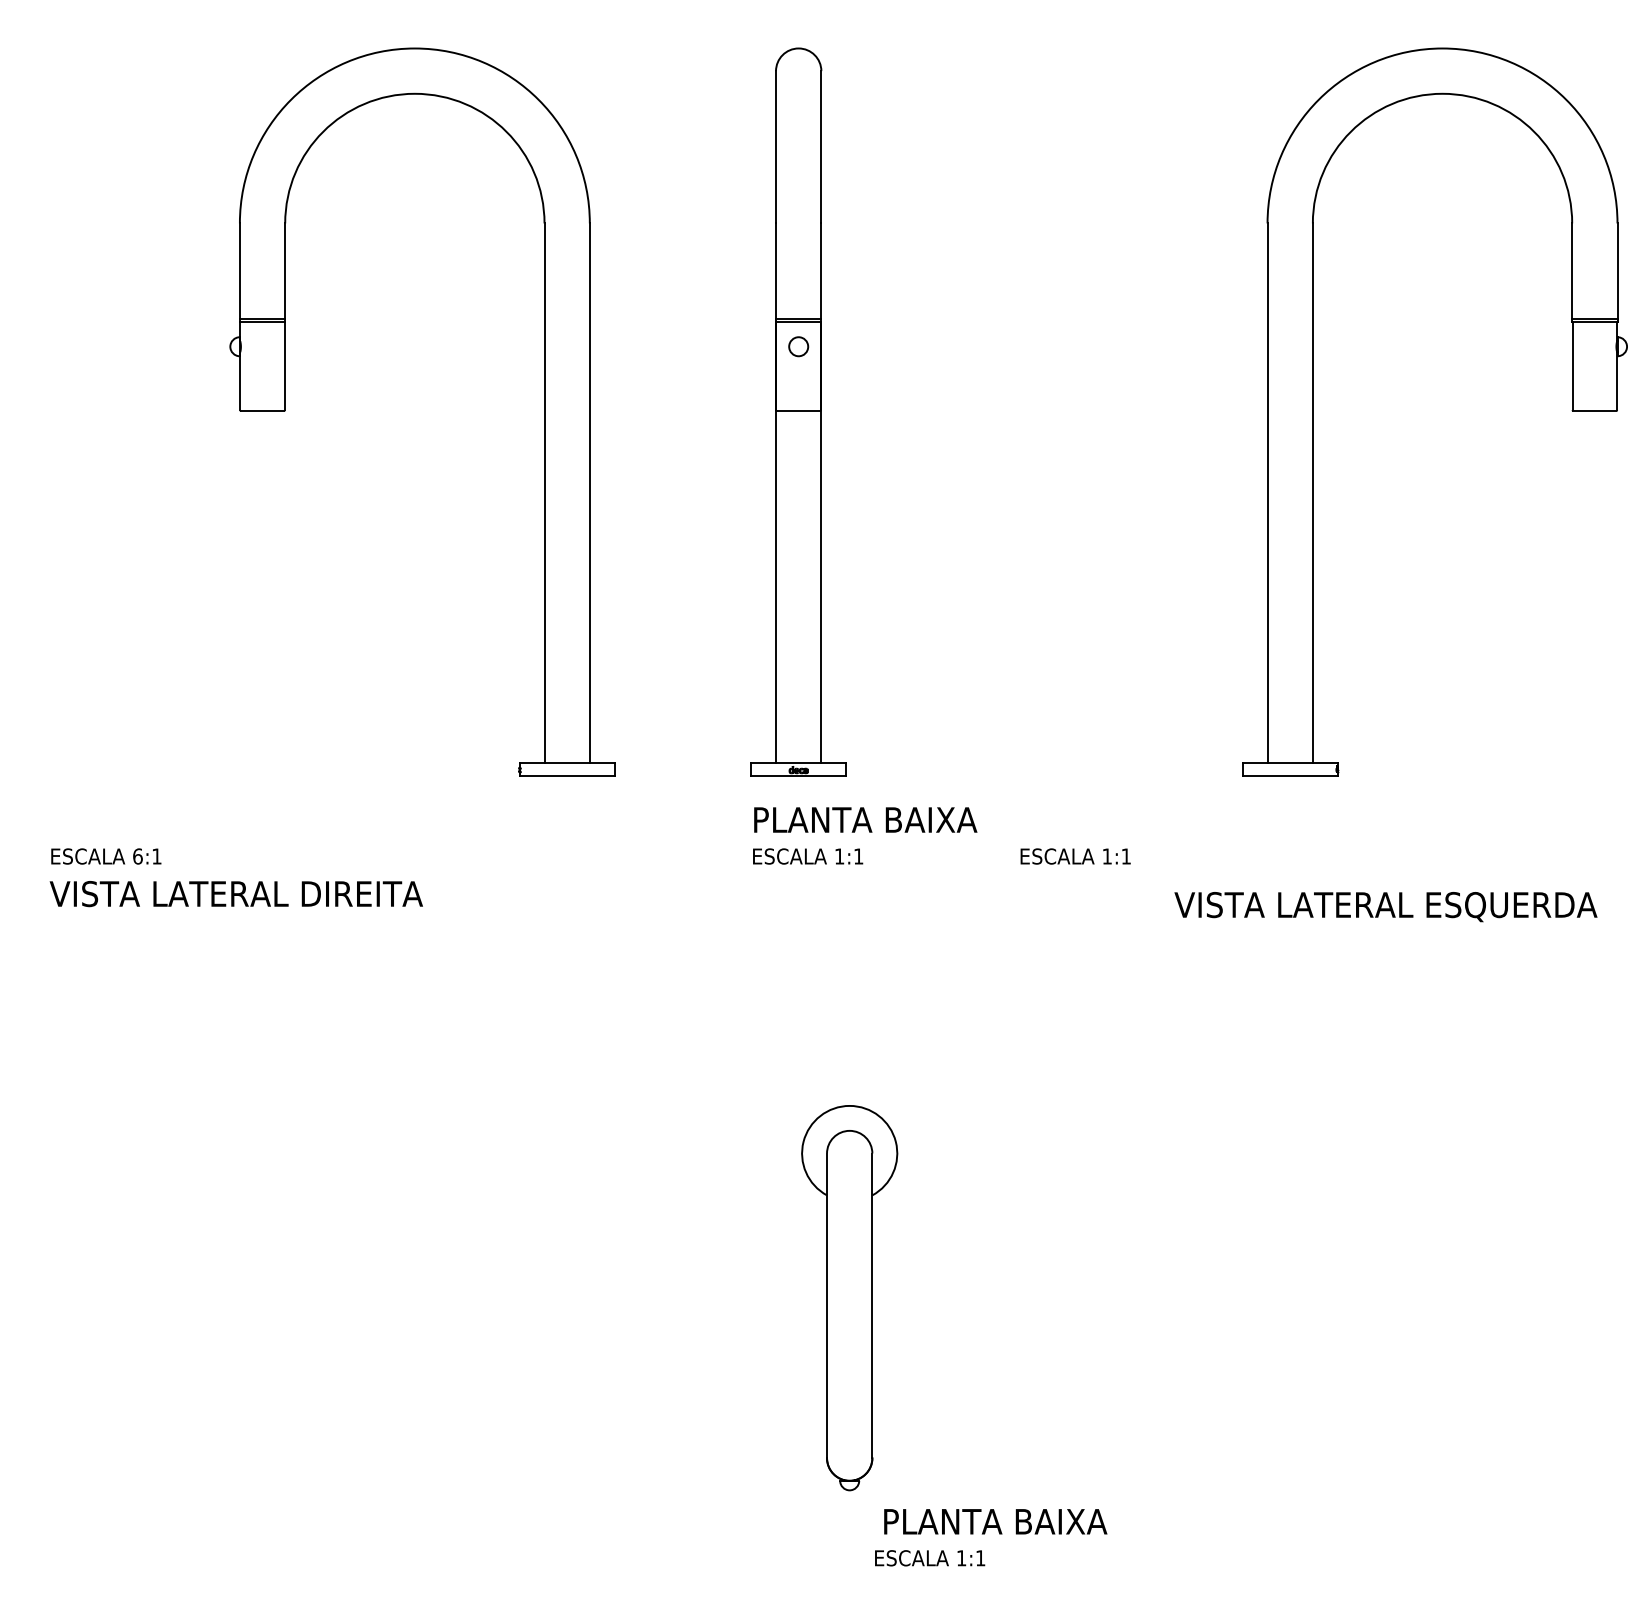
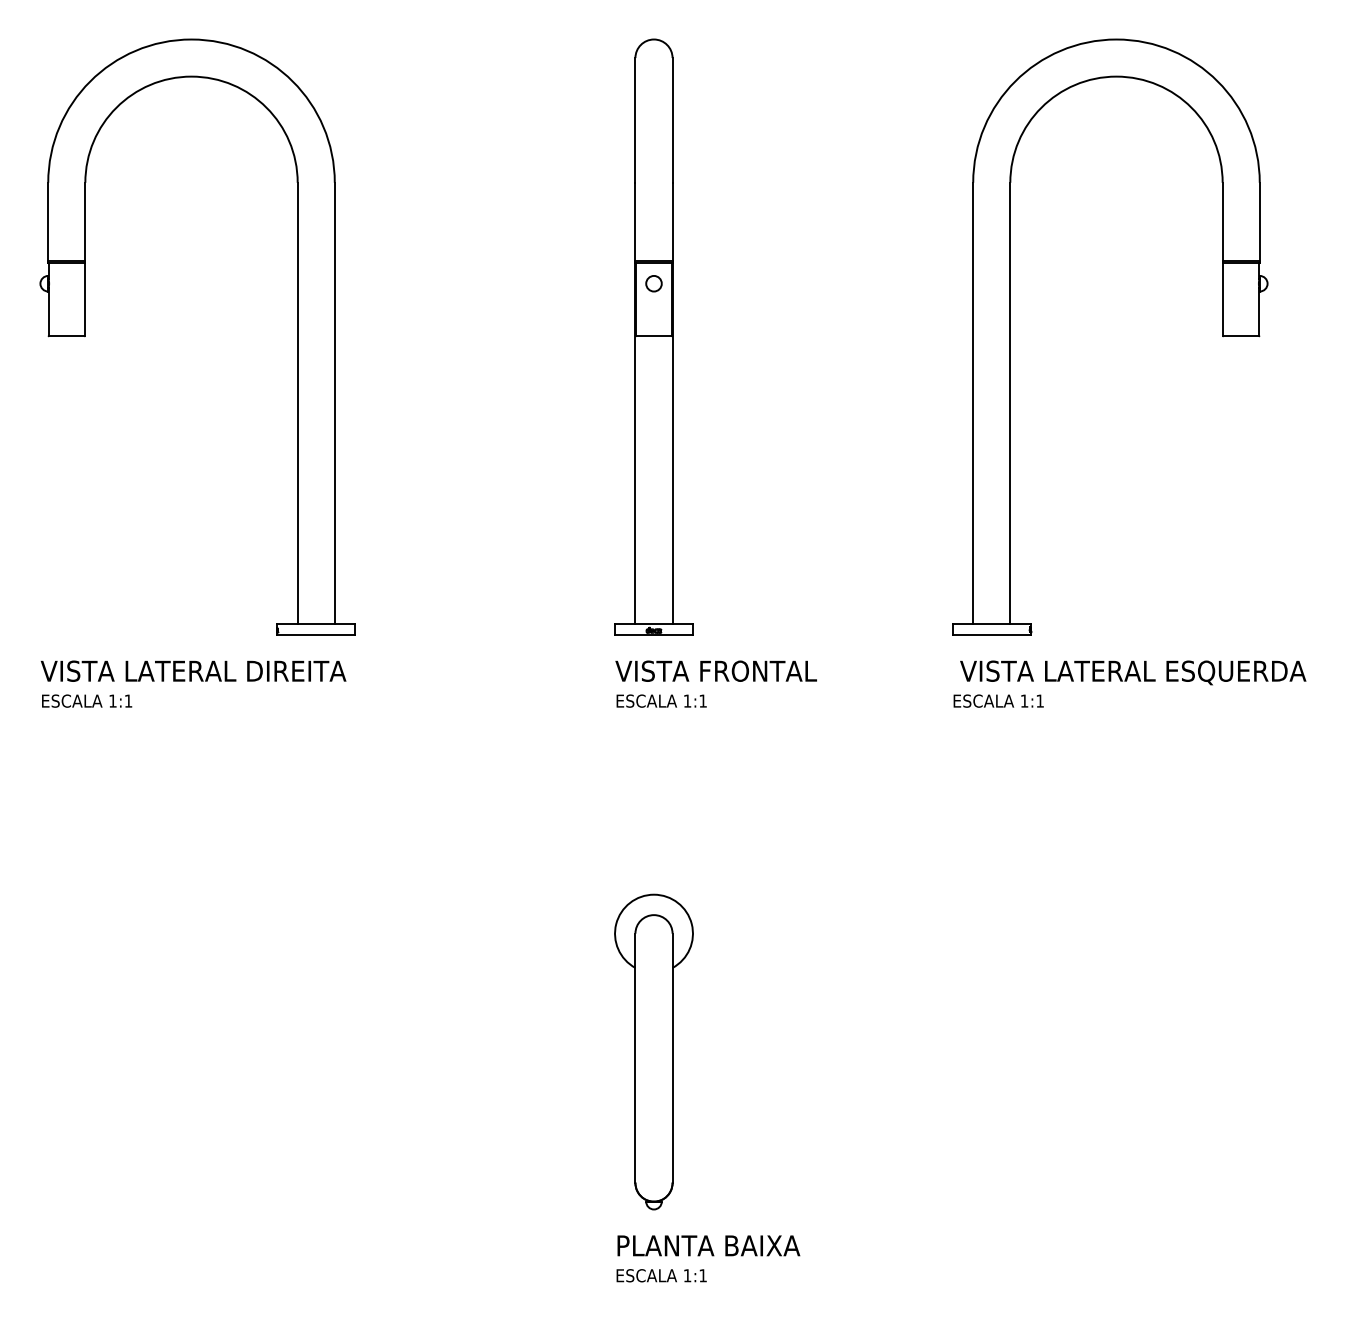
part: (544, 411) -> (297, 336), moved
part: (1313, 411) -> (1010, 336), moved
text: (874, 820) -> (716, 671), PLANTA BAIXA -> VISTA FRONTAL
text: (137, 856) -> (112, 701), 6:1 -> 1:1
text: (1075, 856) -> (998, 701), moved
text: (235, 894) -> (192, 671), moved
text: (1385, 907) -> (1132, 673), moved
part: (849, 1298) -> (653, 1052), moved
text: (995, 1521) -> (708, 1245), moved
text: (930, 1558) -> (662, 1275), moved

